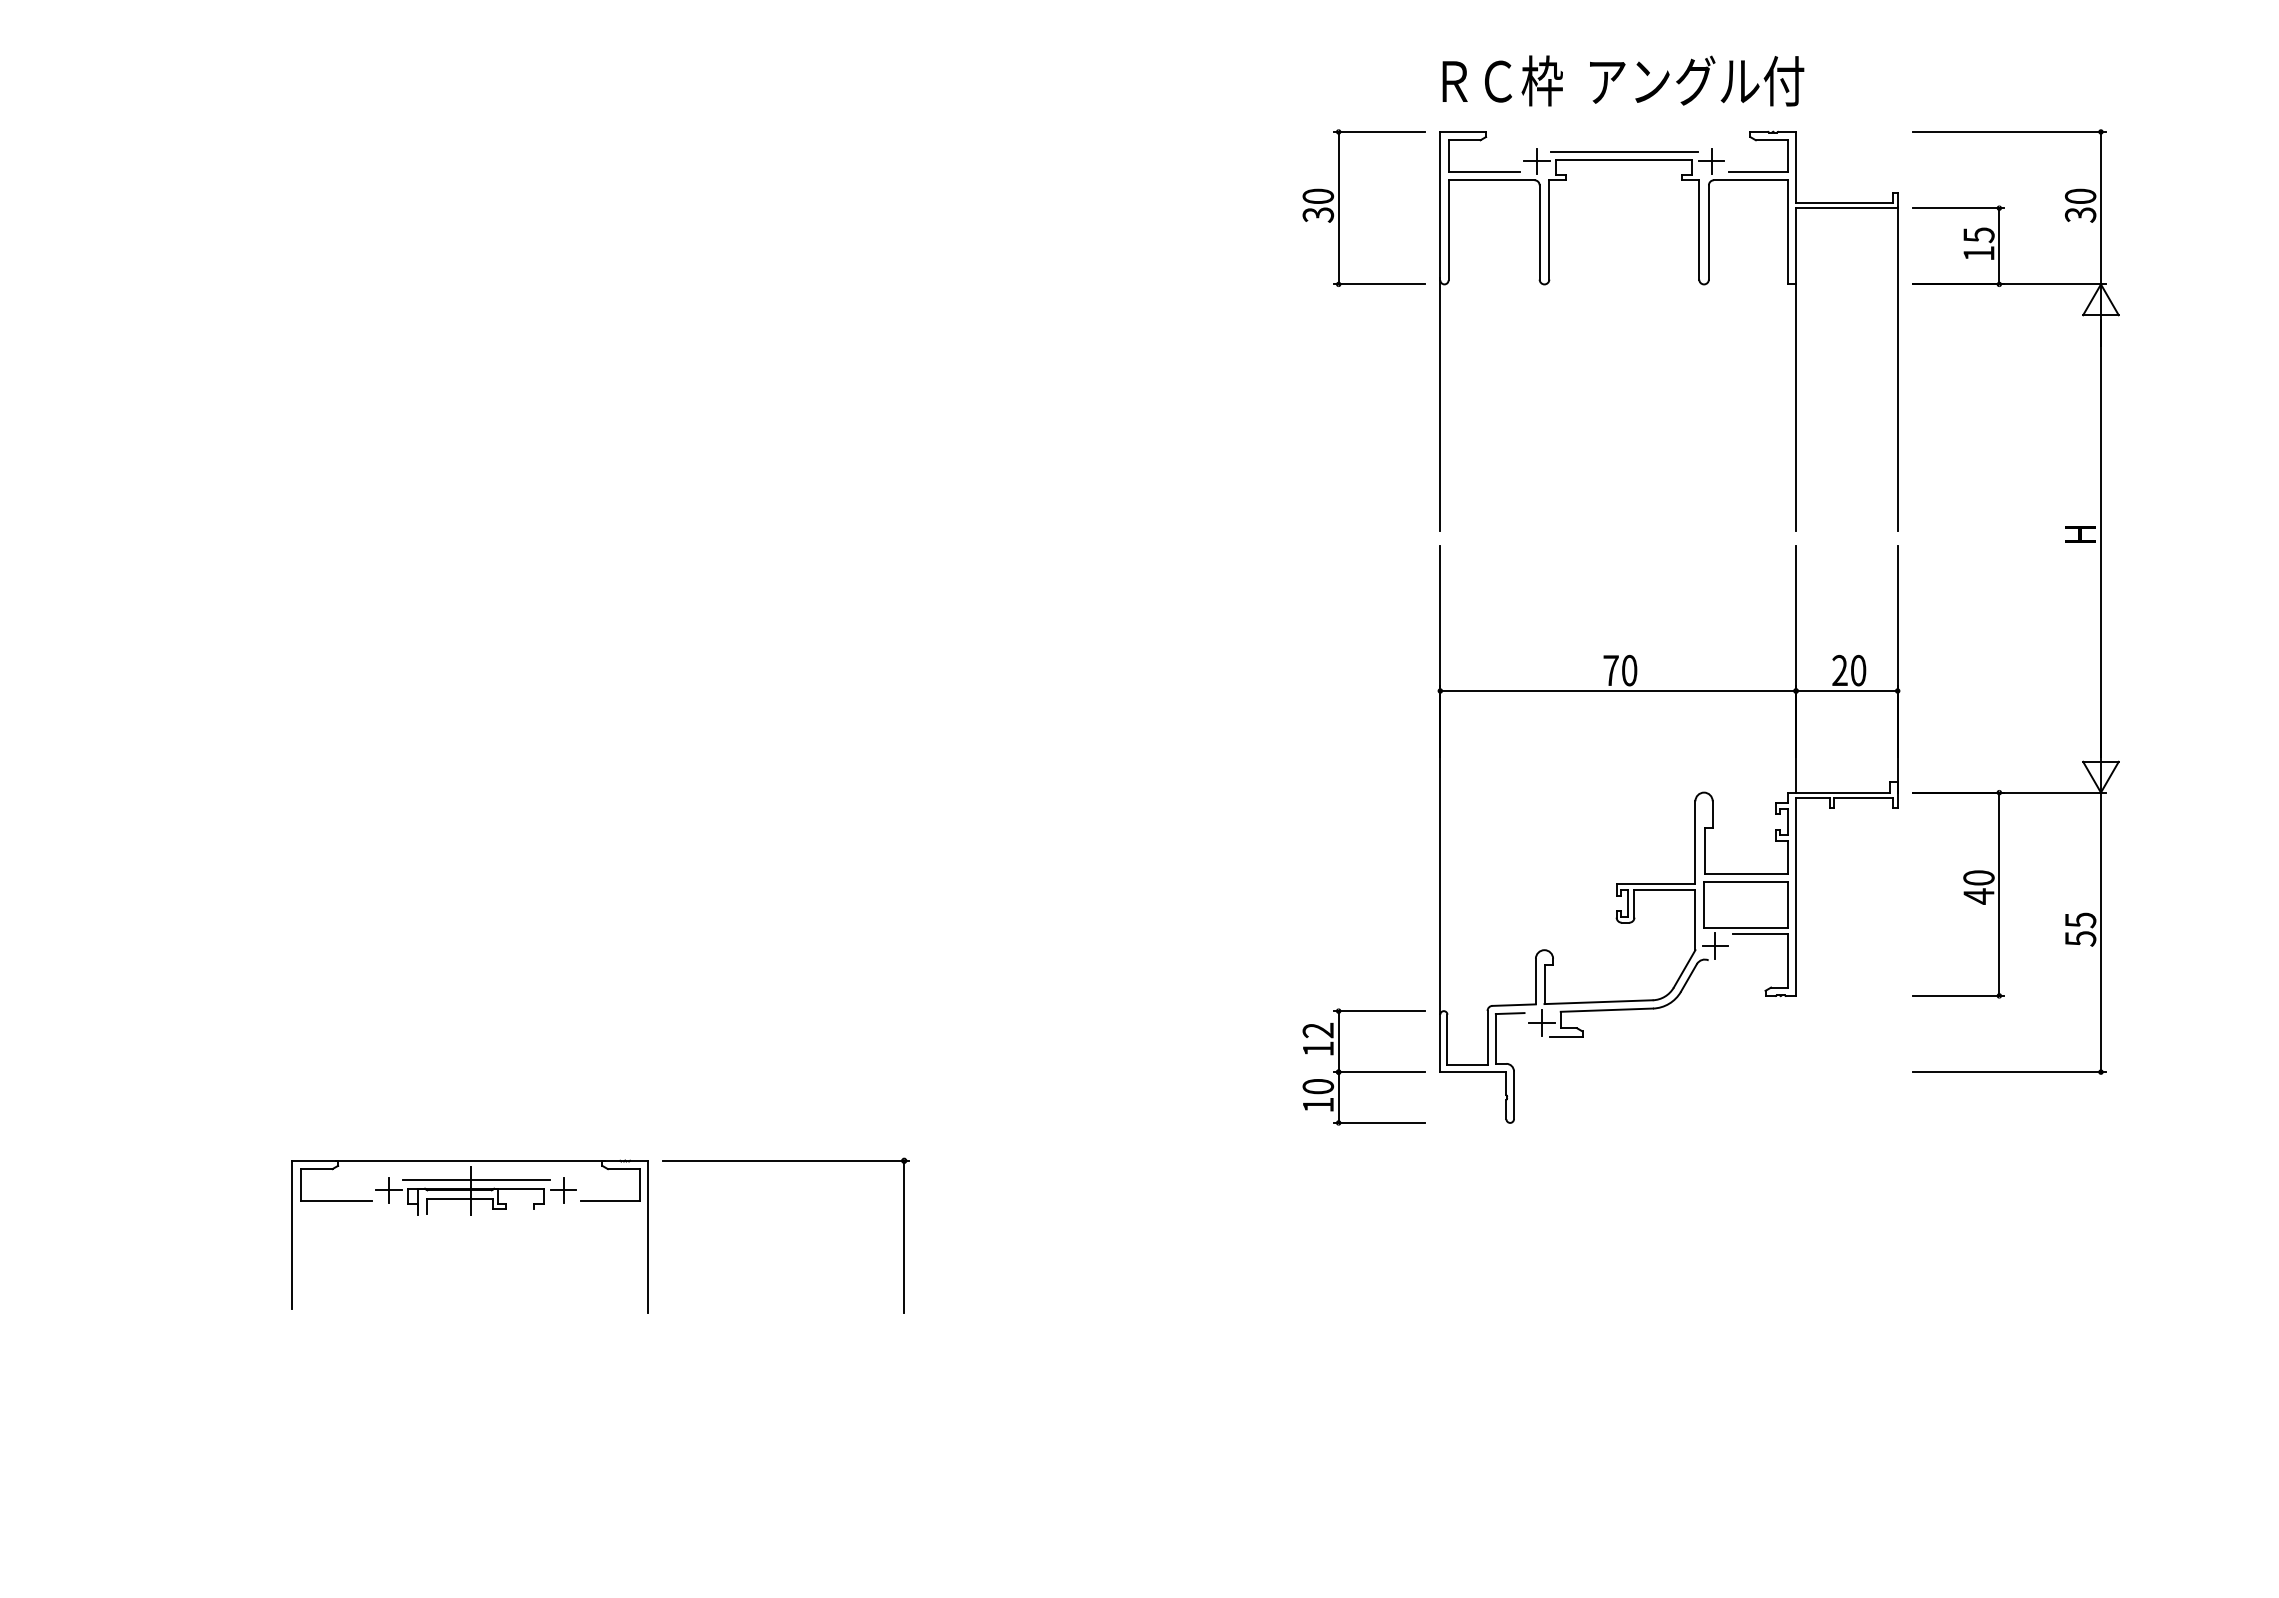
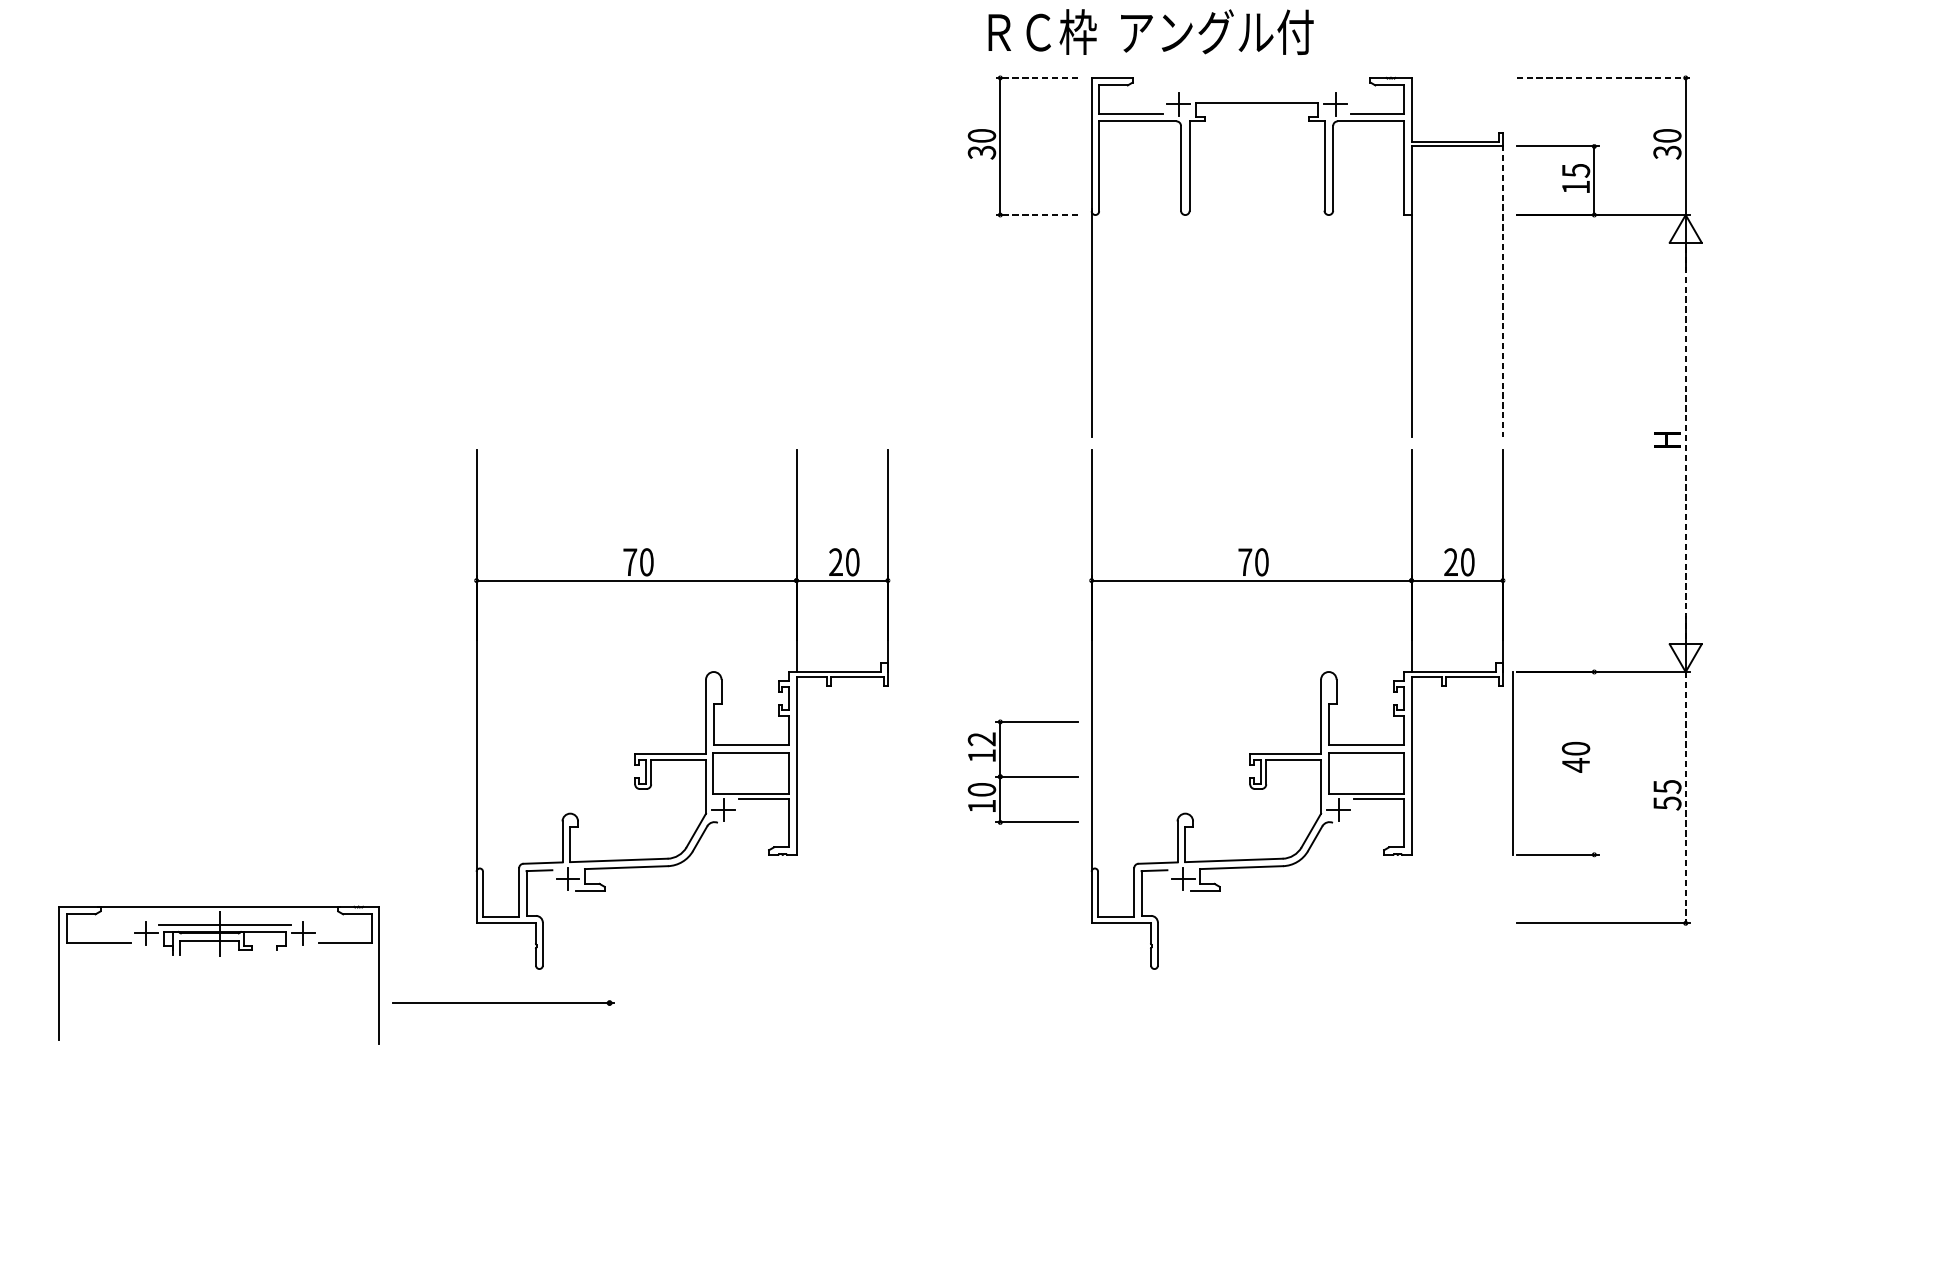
text: (1623, 80) -> (1151, 31), moved
line: (1379, 131) -> (1036, 77), solid -> dashed
line: (2009, 131) -> (1603, 77), solid -> dashed
line: (1623, 151) -> (1256, 95), removed
line: (1379, 284) -> (1036, 215), solid -> dashed
line: (1897, 369) -> (1502, 291), solid -> dashed
line: (2100, 538) -> (1685, 443), solid -> dashed
part: (984, 834) -> (681, 709), added
line: (1999, 893) -> (1513, 762), moved
line: (2100, 932) -> (1685, 797), solid -> dashed
part: (1363, 1066) -> (1022, 771), moved
part: (470, 1215) -> (219, 956), moved
line: (904, 1236) -> (609, 1071), removed

